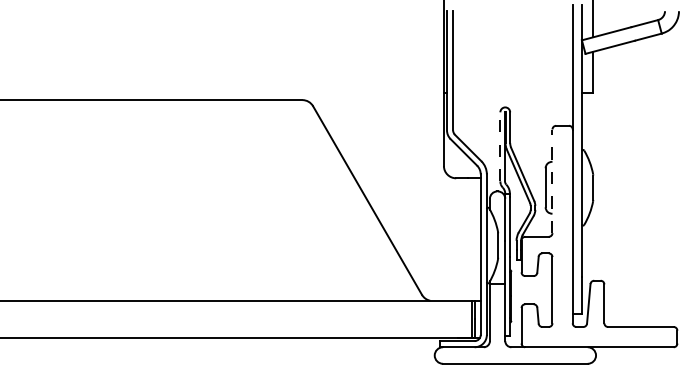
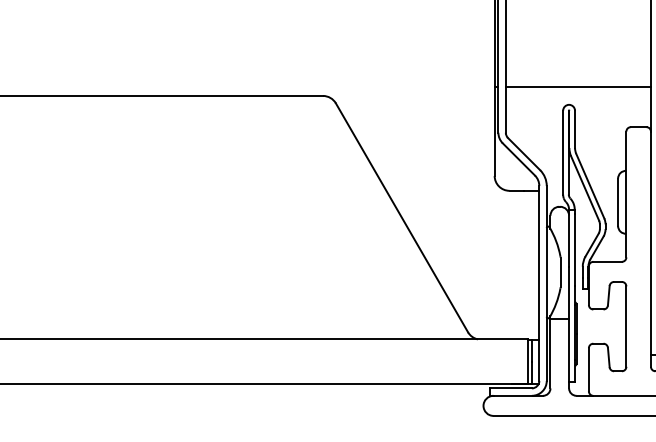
line: (512, 92) -> (577, 86), added
line: (500, 146) -> (563, 152), dashed -> solid
line: (552, 181) -> (626, 194), dashed -> solid

